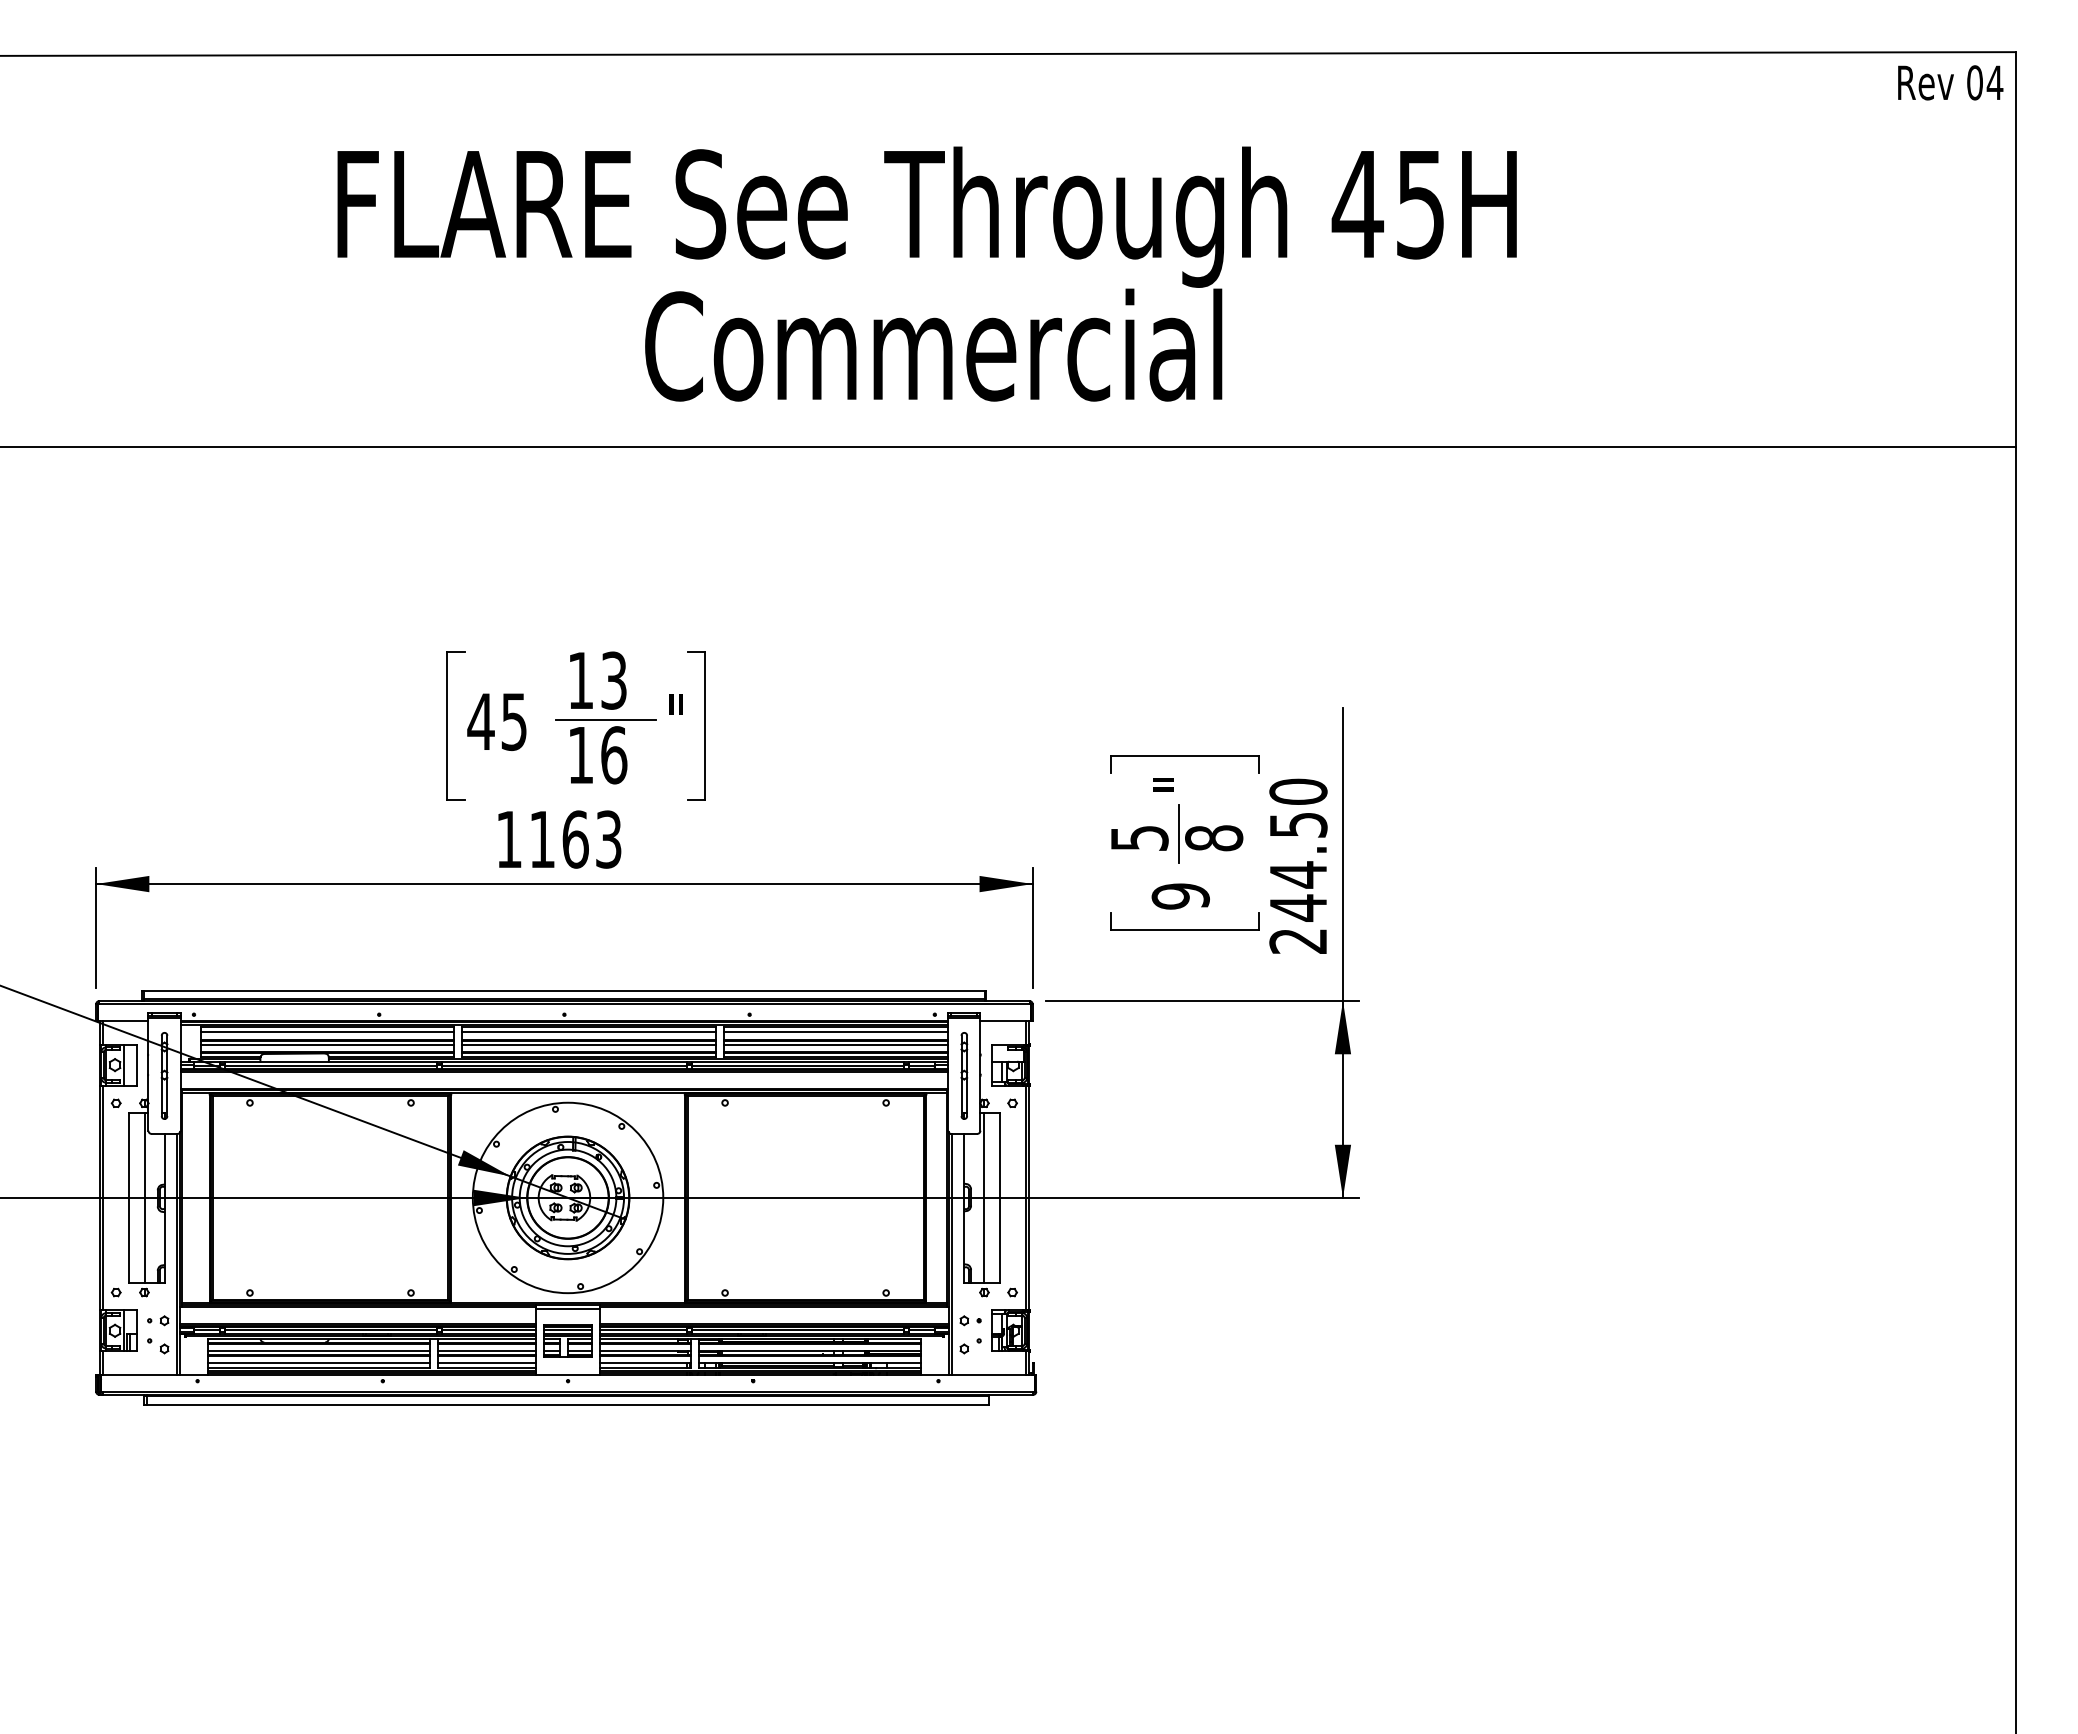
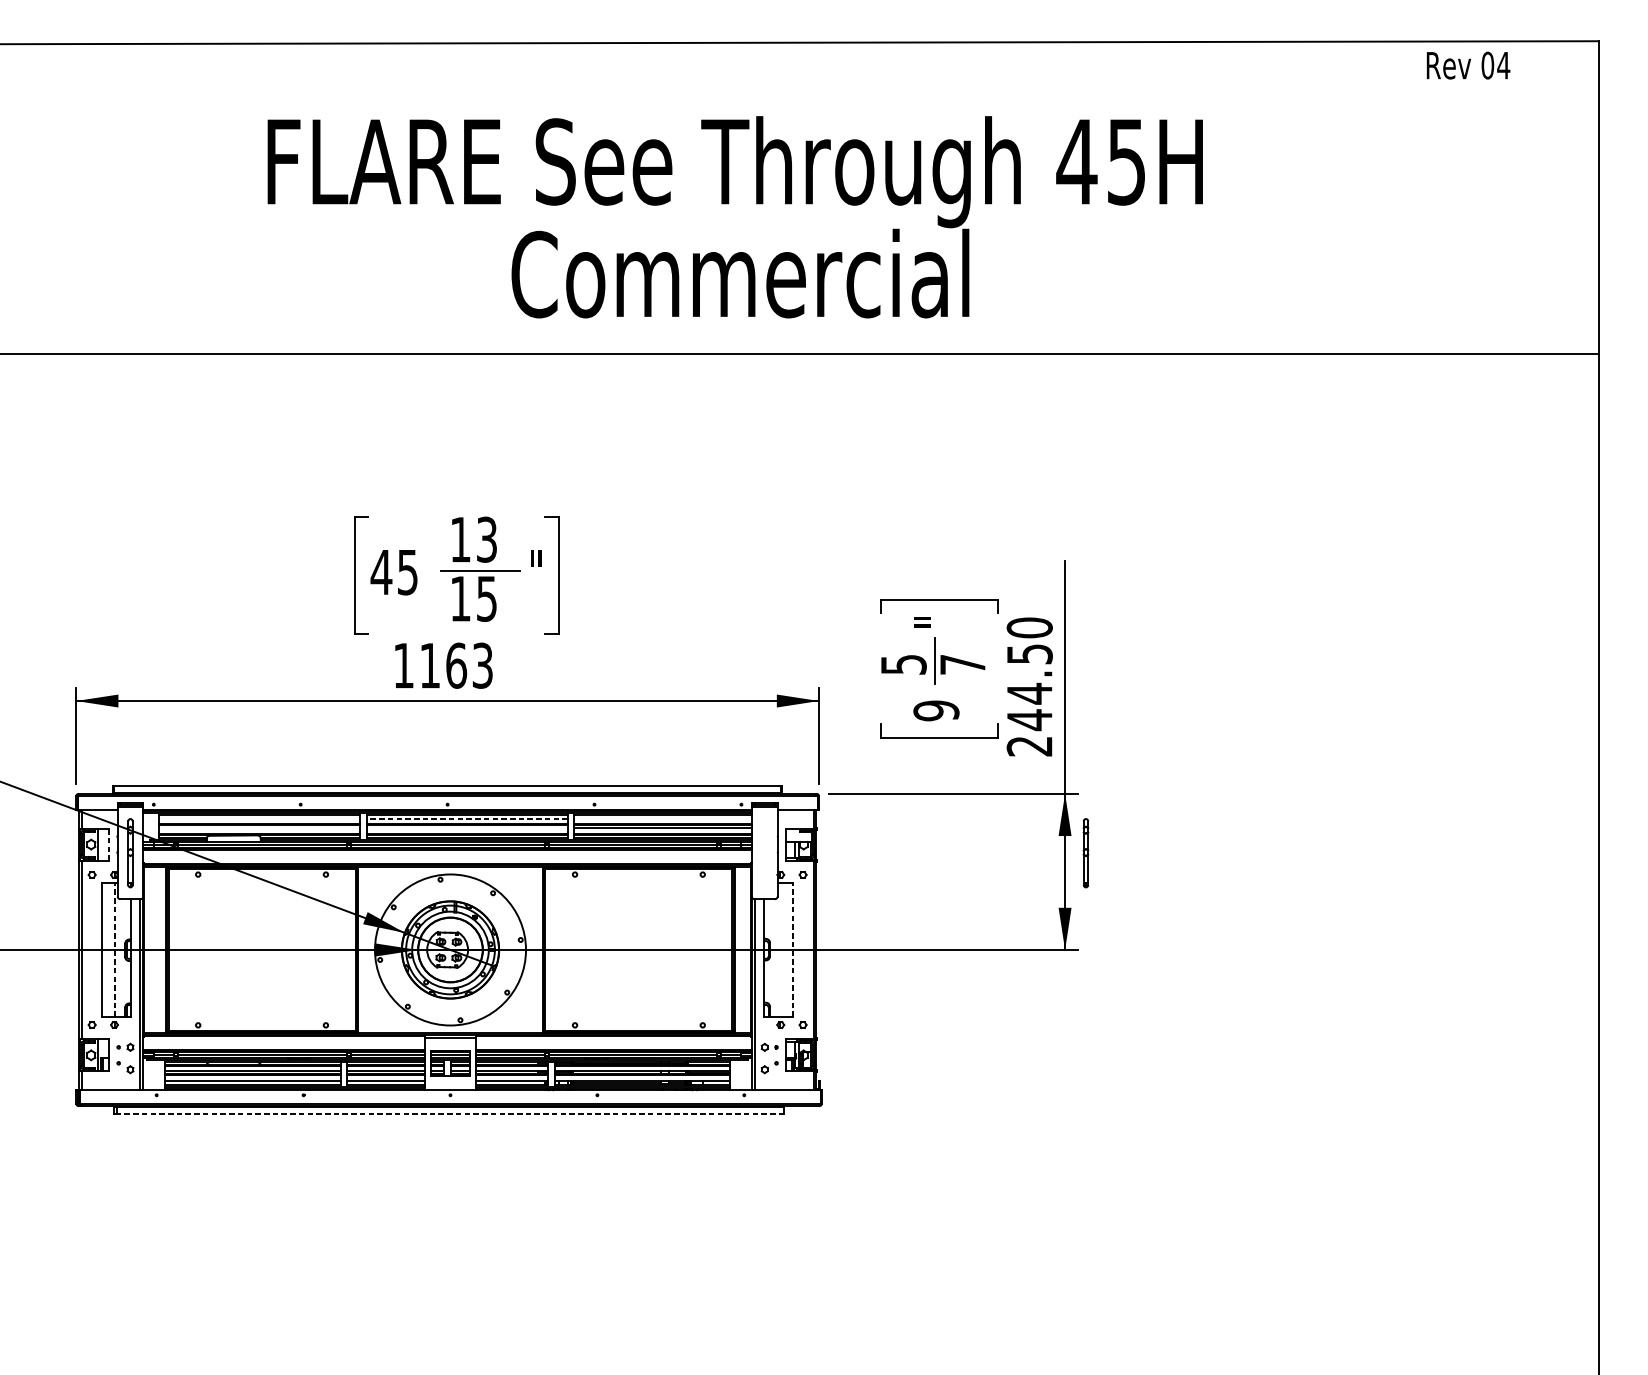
text: (1950, 82) -> (1468, 65), moved
text: (614, 755) -> (487, 599), 16 -> 15
text: (1214, 838) -> (963, 664), 8 -> 7
line: (327, 1032) -> (259, 818), removed
line: (589, 1032) -> (467, 818), solid -> dashed
line: (836, 1032) -> (663, 818), removed
line: (327, 1044) -> (259, 828), removed
line: (589, 1044) -> (467, 828), removed
line: (137, 1065) -> (109, 844), solid -> dashed
part: (964, 1075) -> (1086, 852), moved
line: (144, 1197) -> (114, 949), solid -> dashed
line: (984, 1197) -> (780, 949), removed
line: (1000, 1197) -> (793, 949), solid -> dashed
line: (568, 1405) -> (450, 1114), solid -> dashed

